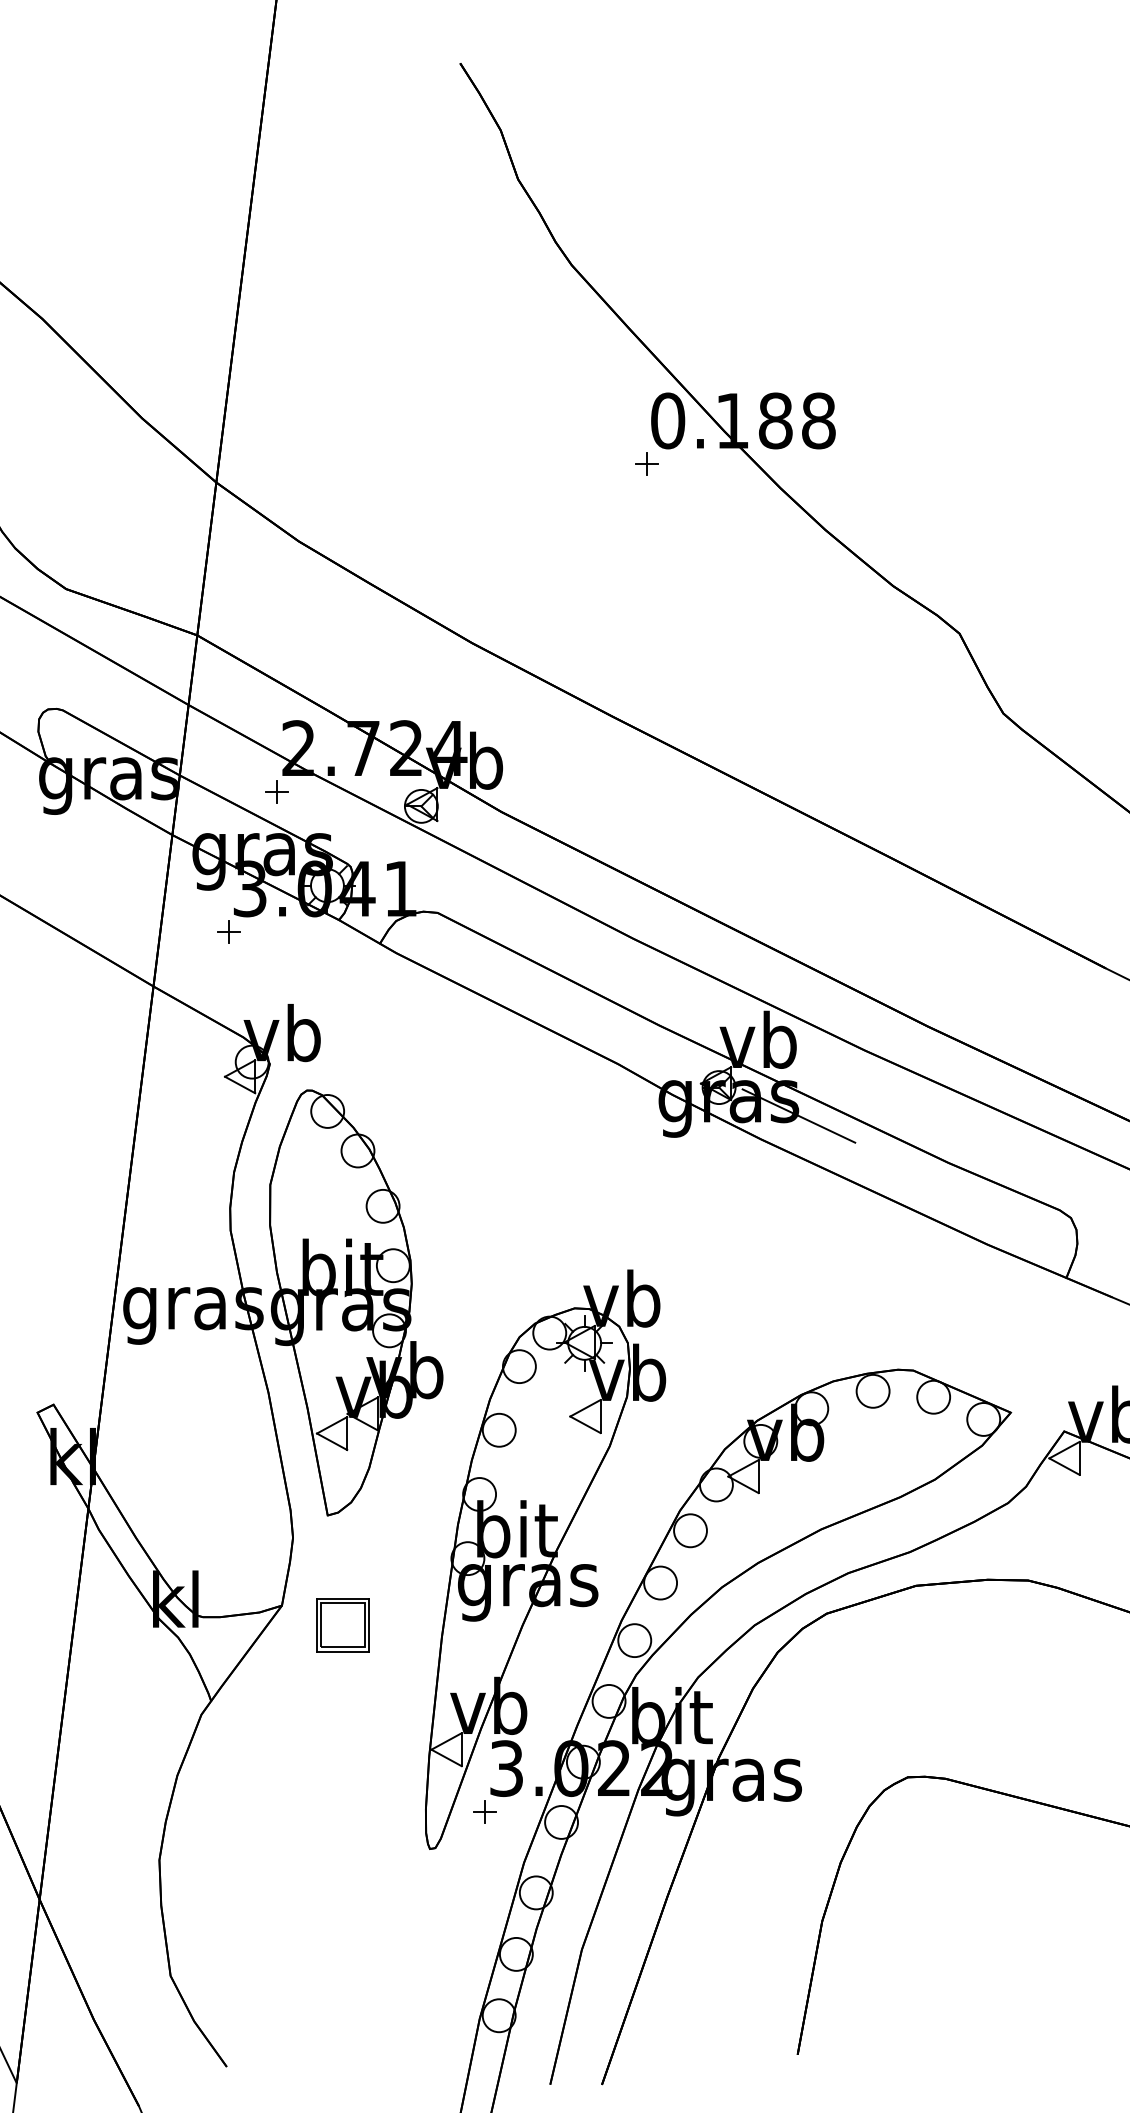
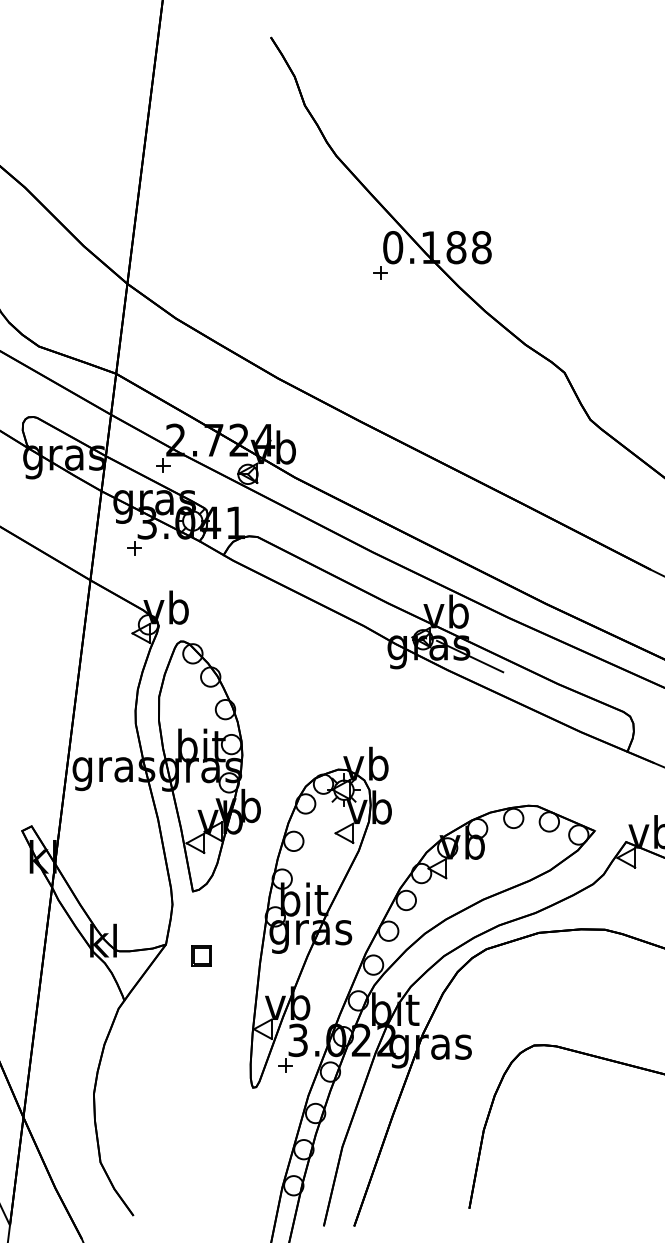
part: (342, 1624) -> (201, 955), size x0.62

